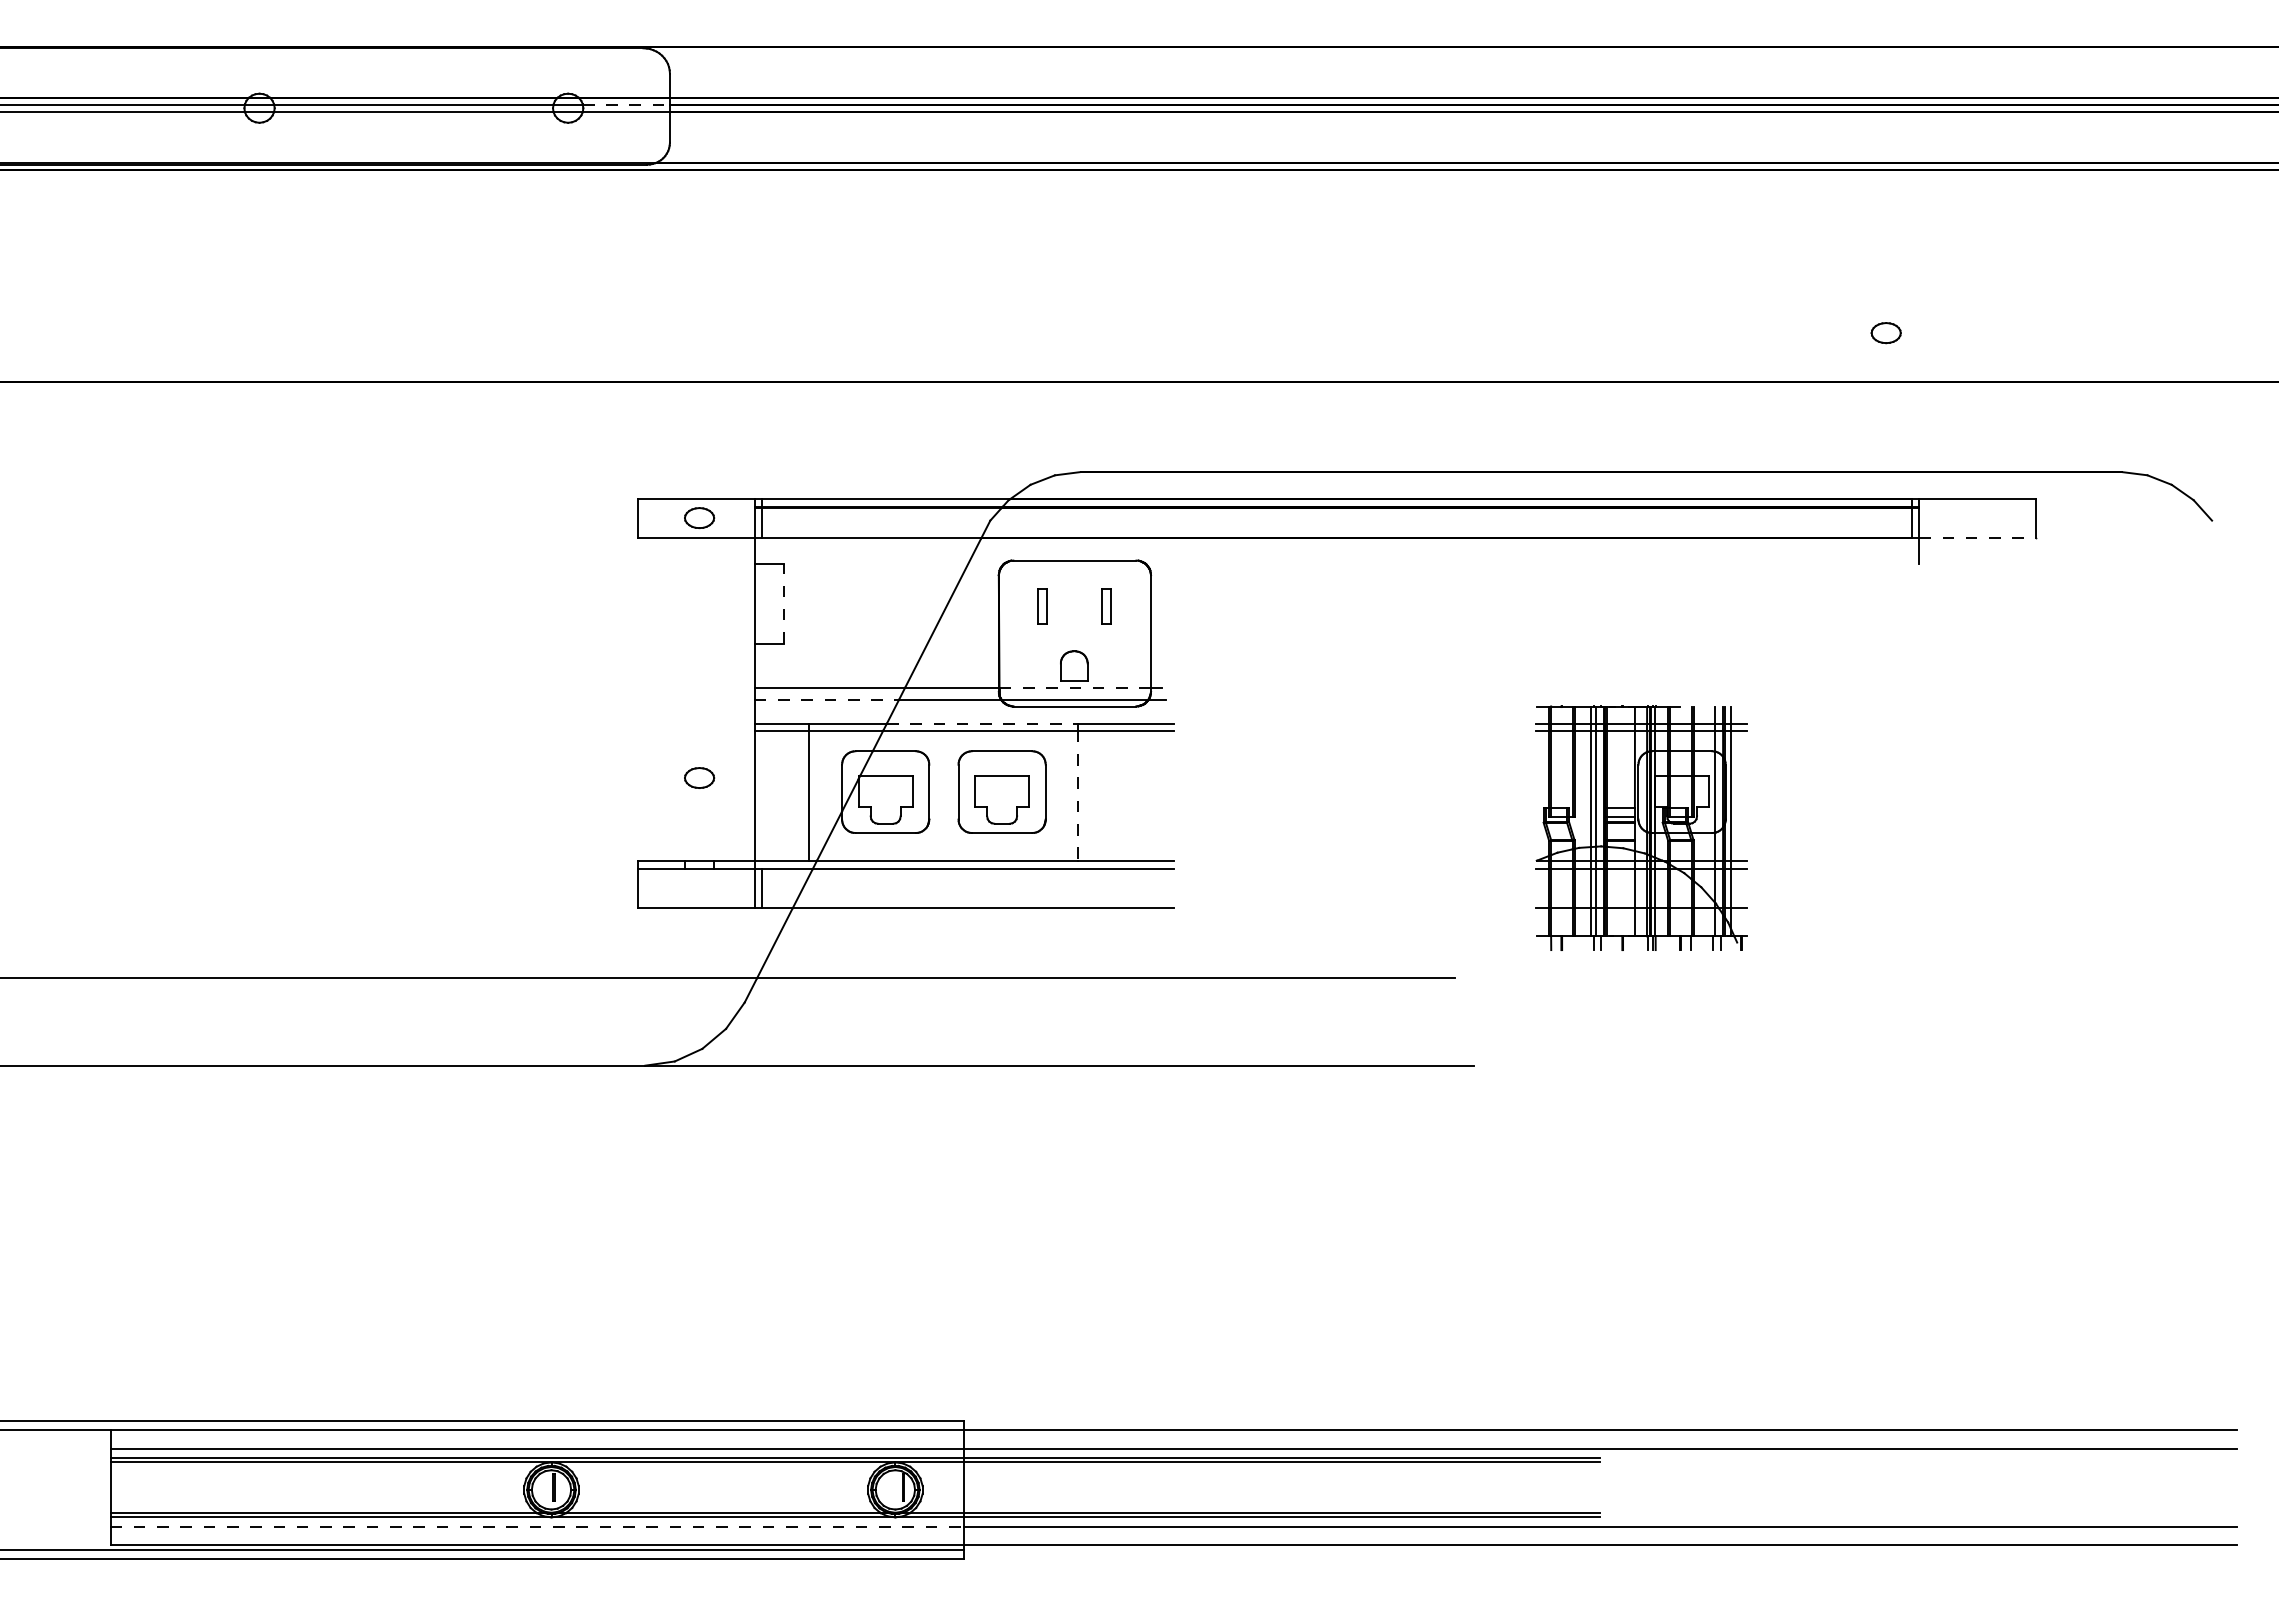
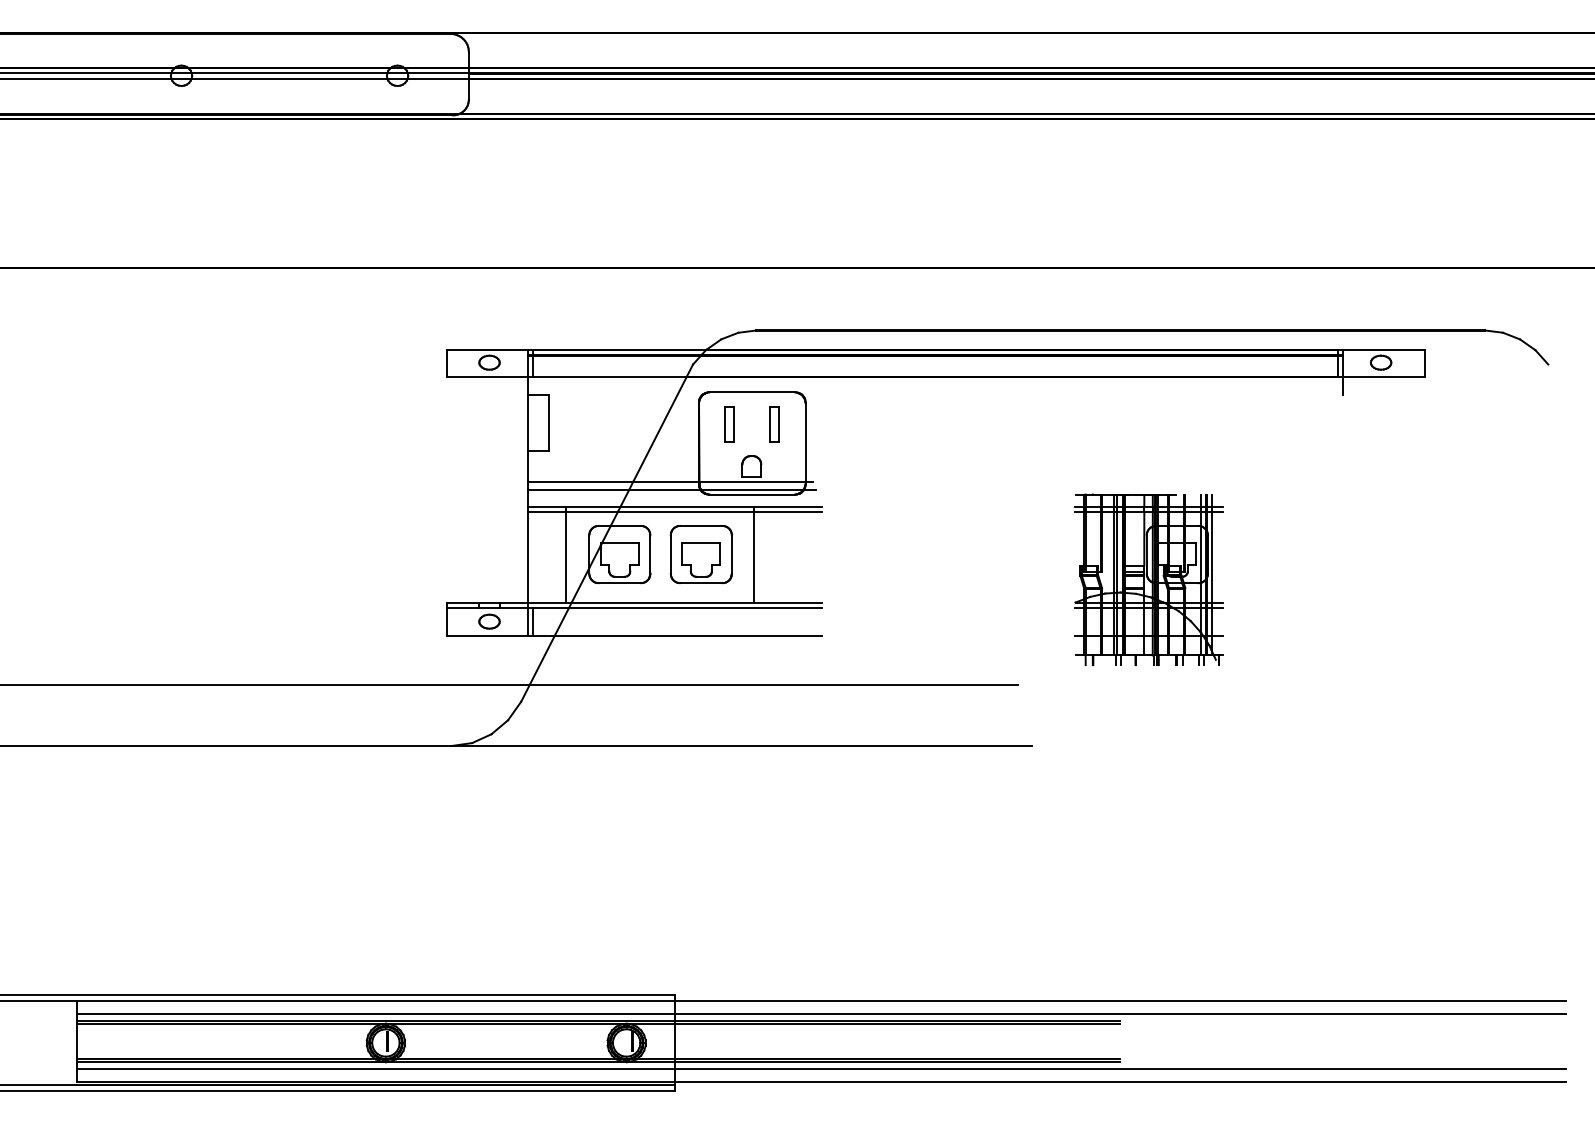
line: (626, 104) -> (438, 73), dashed -> solid
part: (1885, 333) -> (1380, 363), moved
line: (1977, 538) -> (1384, 377), dashed -> solid
line: (783, 604) -> (548, 423), dashed -> solid
part: (1042, 606) -> (729, 424), size x1.43
part: (1106, 606) -> (774, 424), size x1.43
line: (1075, 687) -> (752, 481), dashed -> solid
line: (827, 699) -> (579, 489), dashed -> solid
line: (982, 723) -> (687, 506), dashed -> solid
part: (699, 777) -> (489, 621), moved
line: (1077, 795) -> (754, 556), dashed -> solid
line: (537, 1526) -> (376, 1068), dashed -> solid

